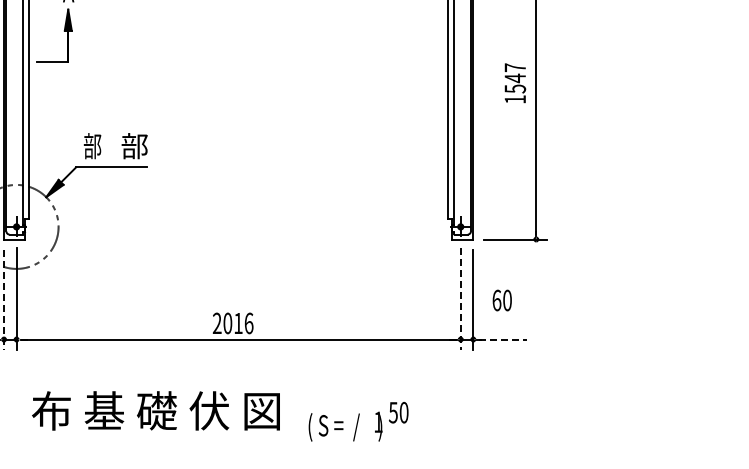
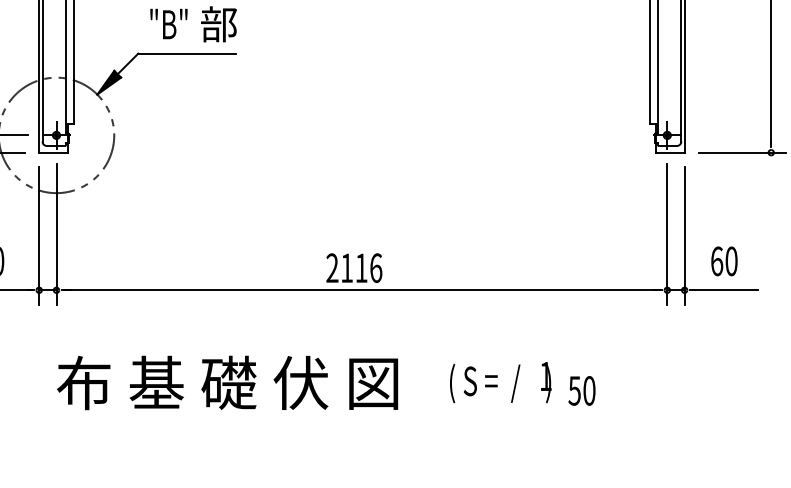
text: (97, 146) -> (167, 24), 部 -> "B"
line: (460, 299) -> (666, 235), dashed -> solid
line: (4, 300) -> (39, 236), dashed -> solid
text: (501, 300) -> (723, 261), moved
text: (227, 323) -> (346, 268), 2016 -> 2116
line: (503, 339) -> (726, 290), dashed -> solid
text: (155, 410) -> (226, 382), moved
text: (345, 426) -> (500, 382), moved

